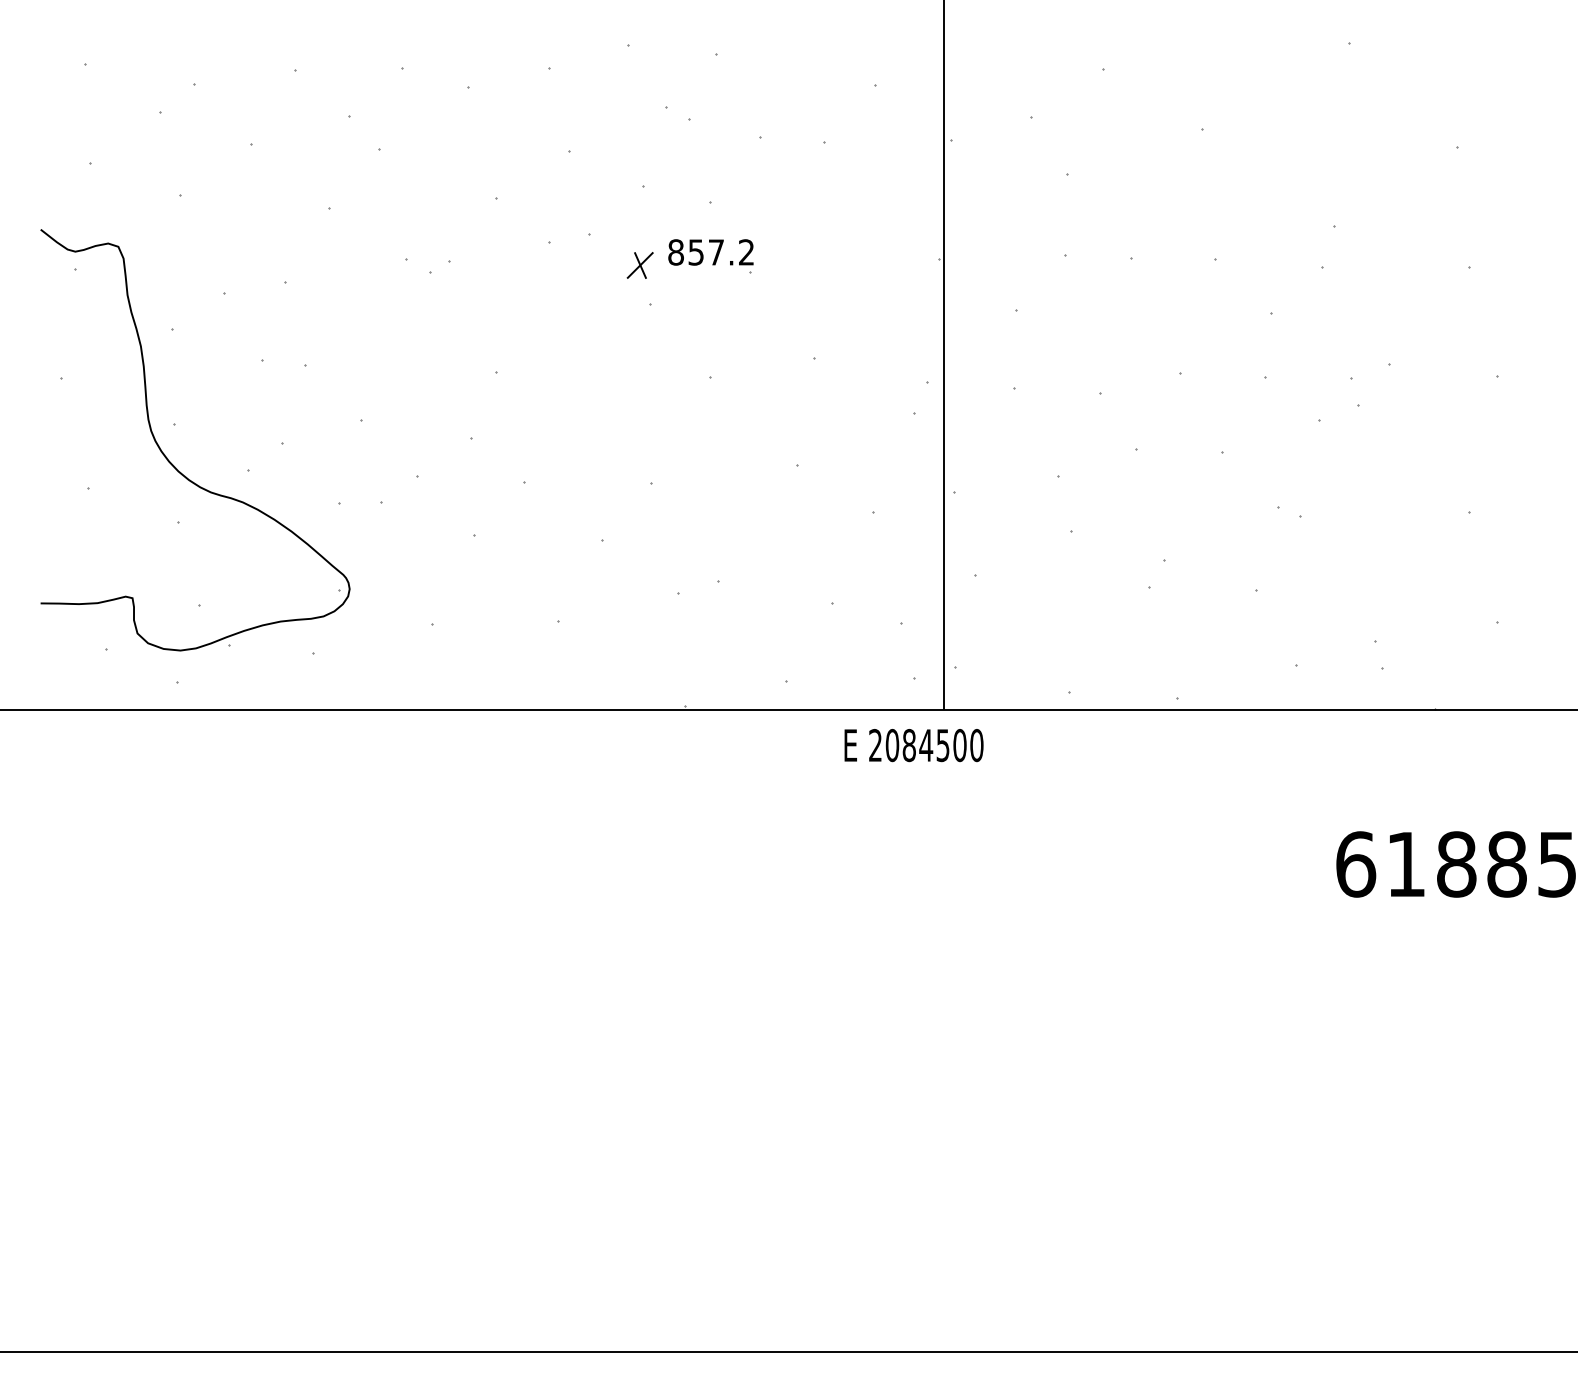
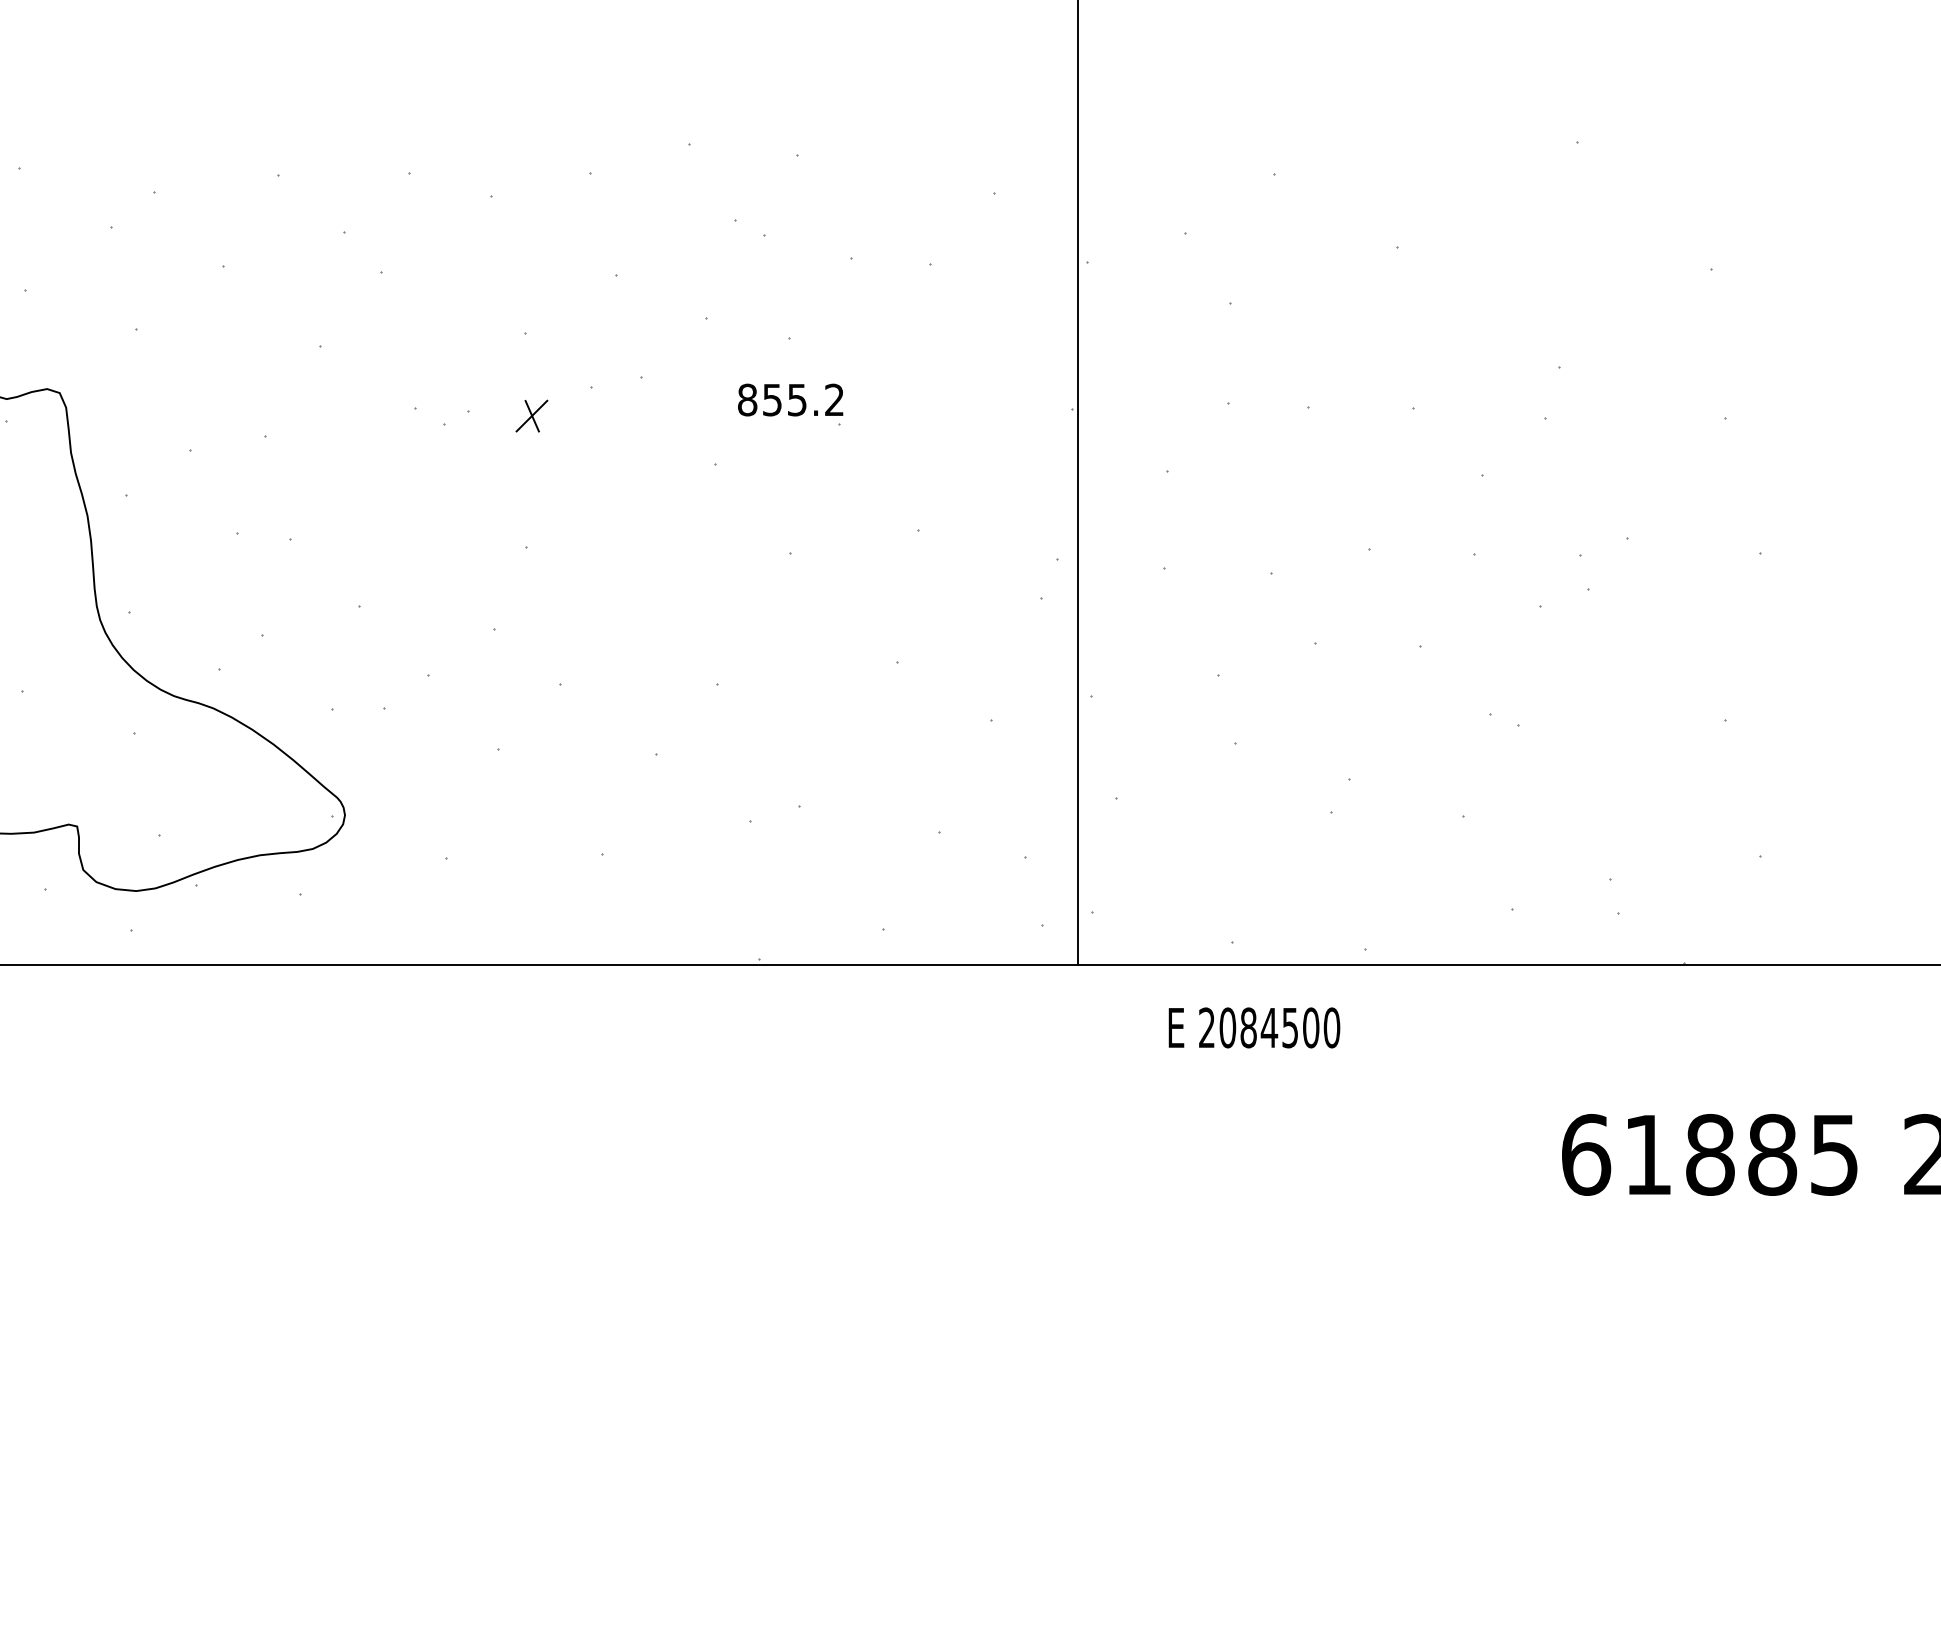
text: (715, 252) -> (796, 400), 857.2 -> 855.2
part: (639, 265) -> (531, 416), moved
text: (913, 745) -> (1253, 1027), moved

